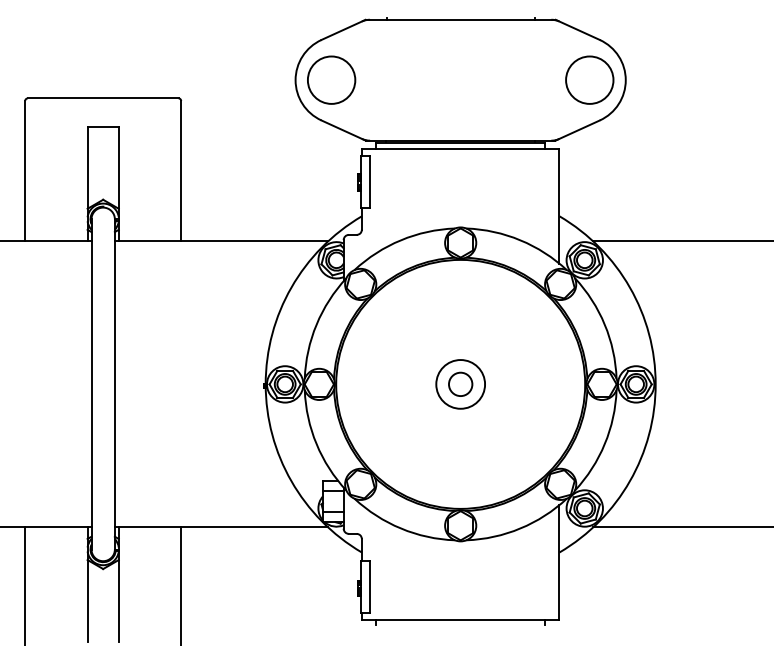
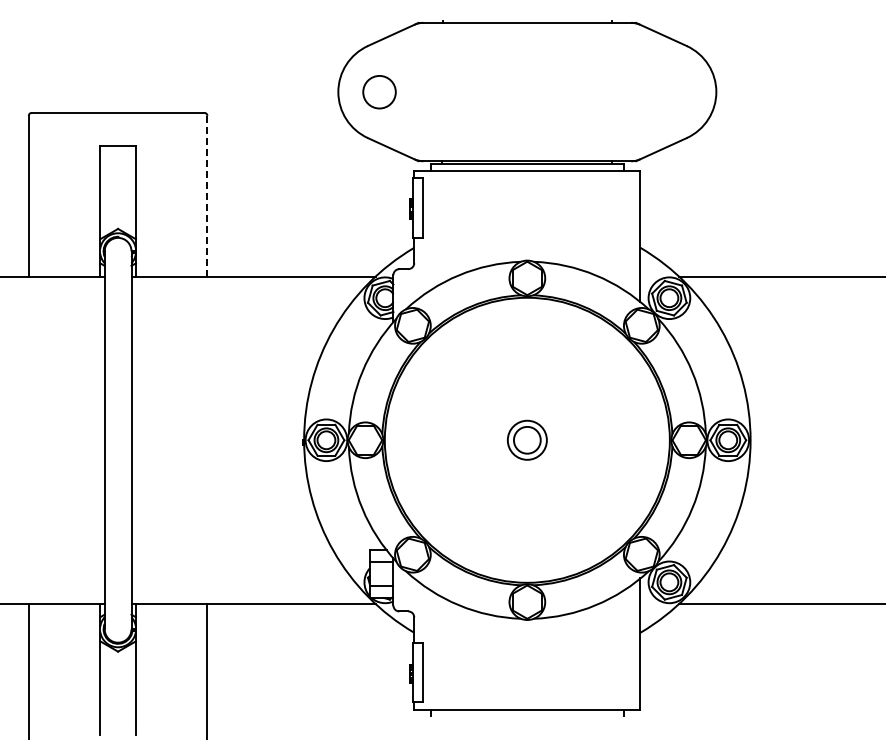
circle: (331, 80) -> (379, 92), size x0.6
circle: (590, 80) -> (675, 92), removed
line: (181, 170) -> (207, 195), solid -> dashed
circle: (460, 384) -> (527, 440), size x0.7

